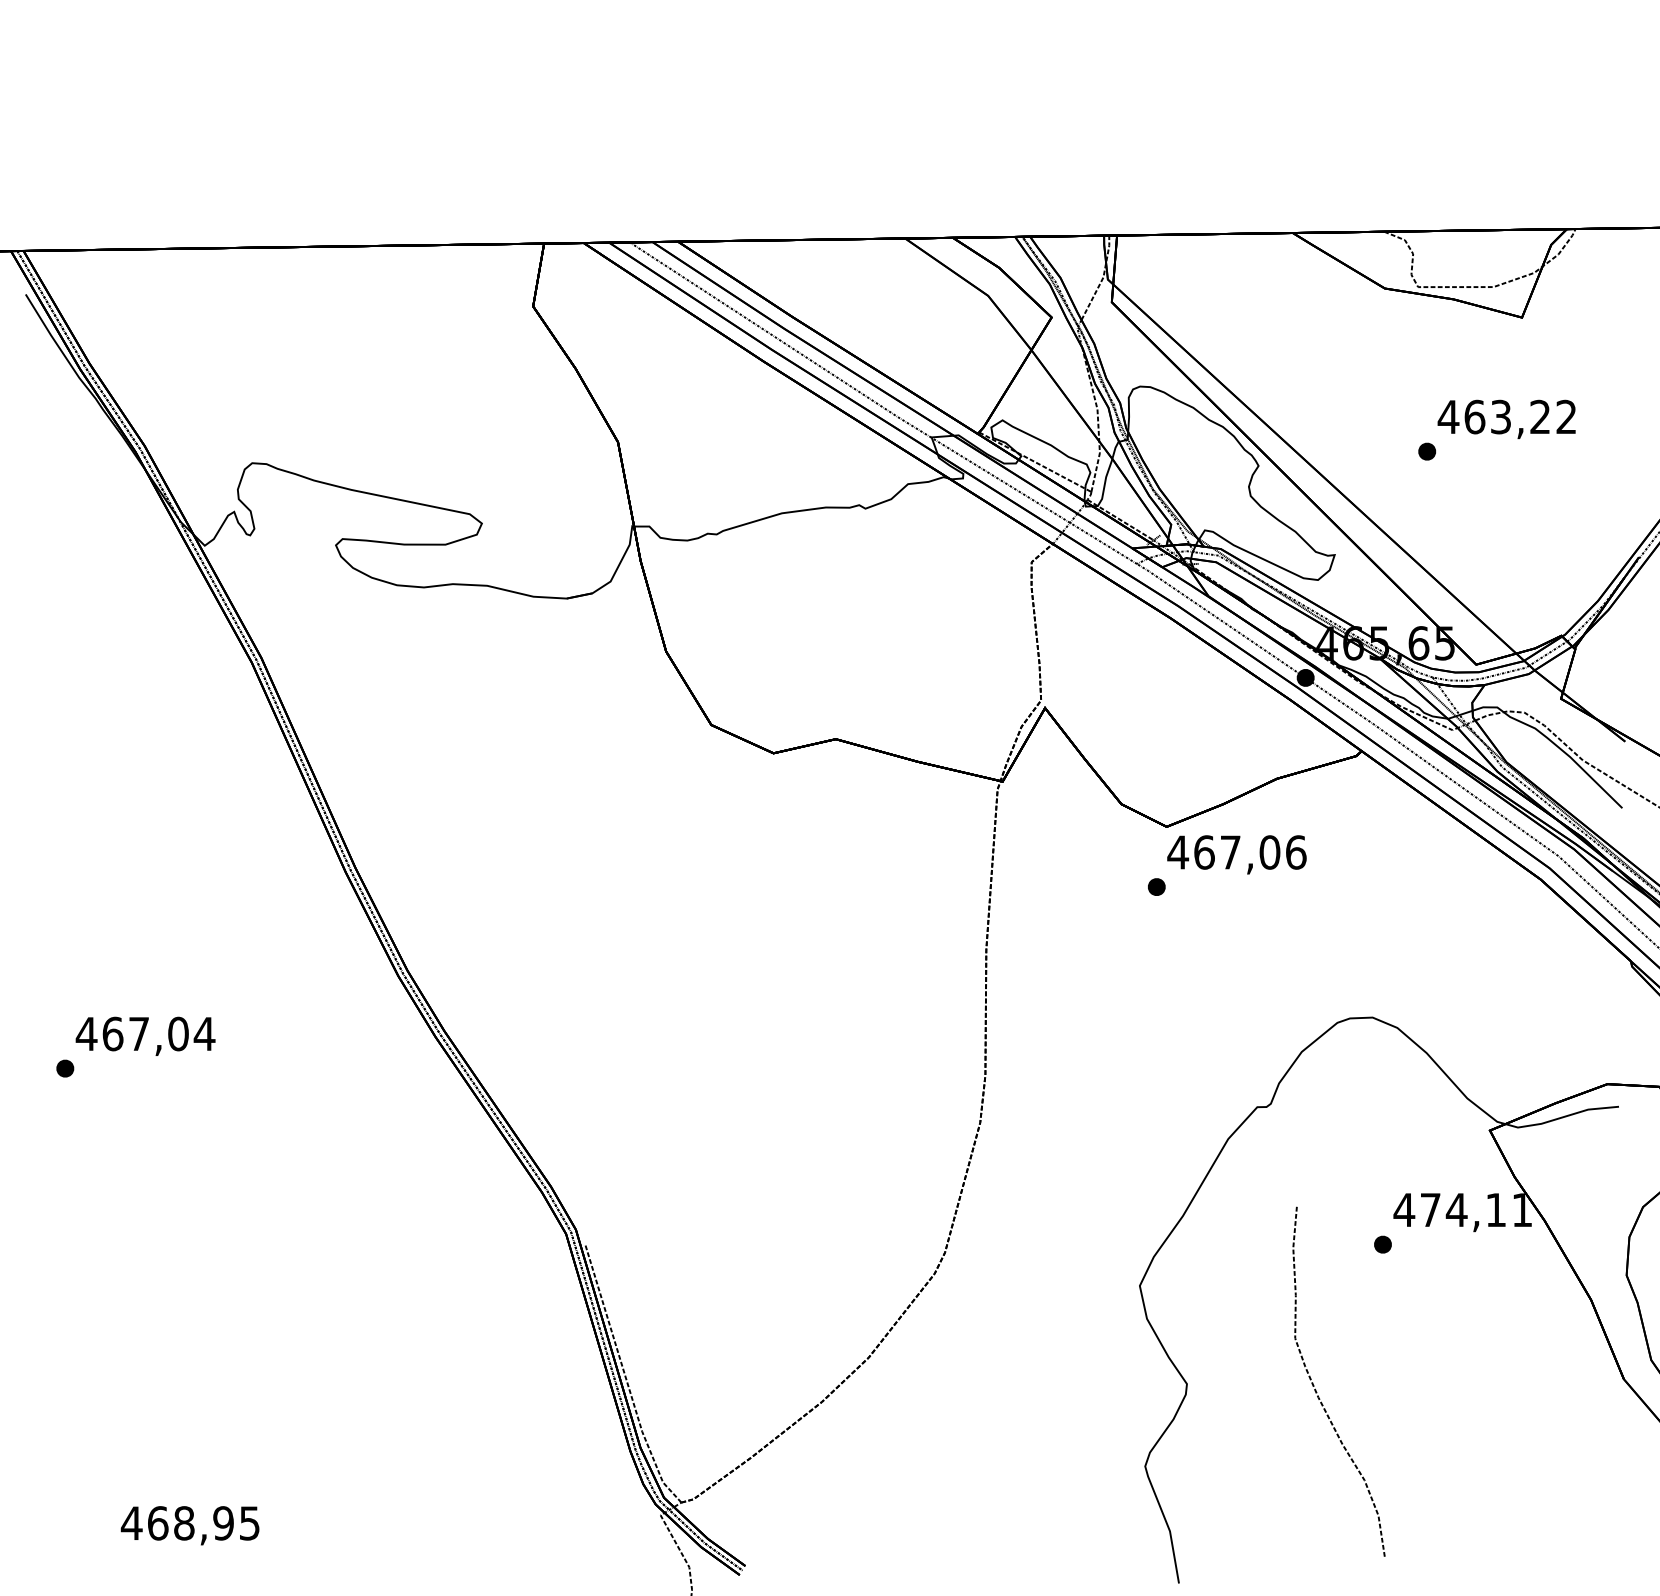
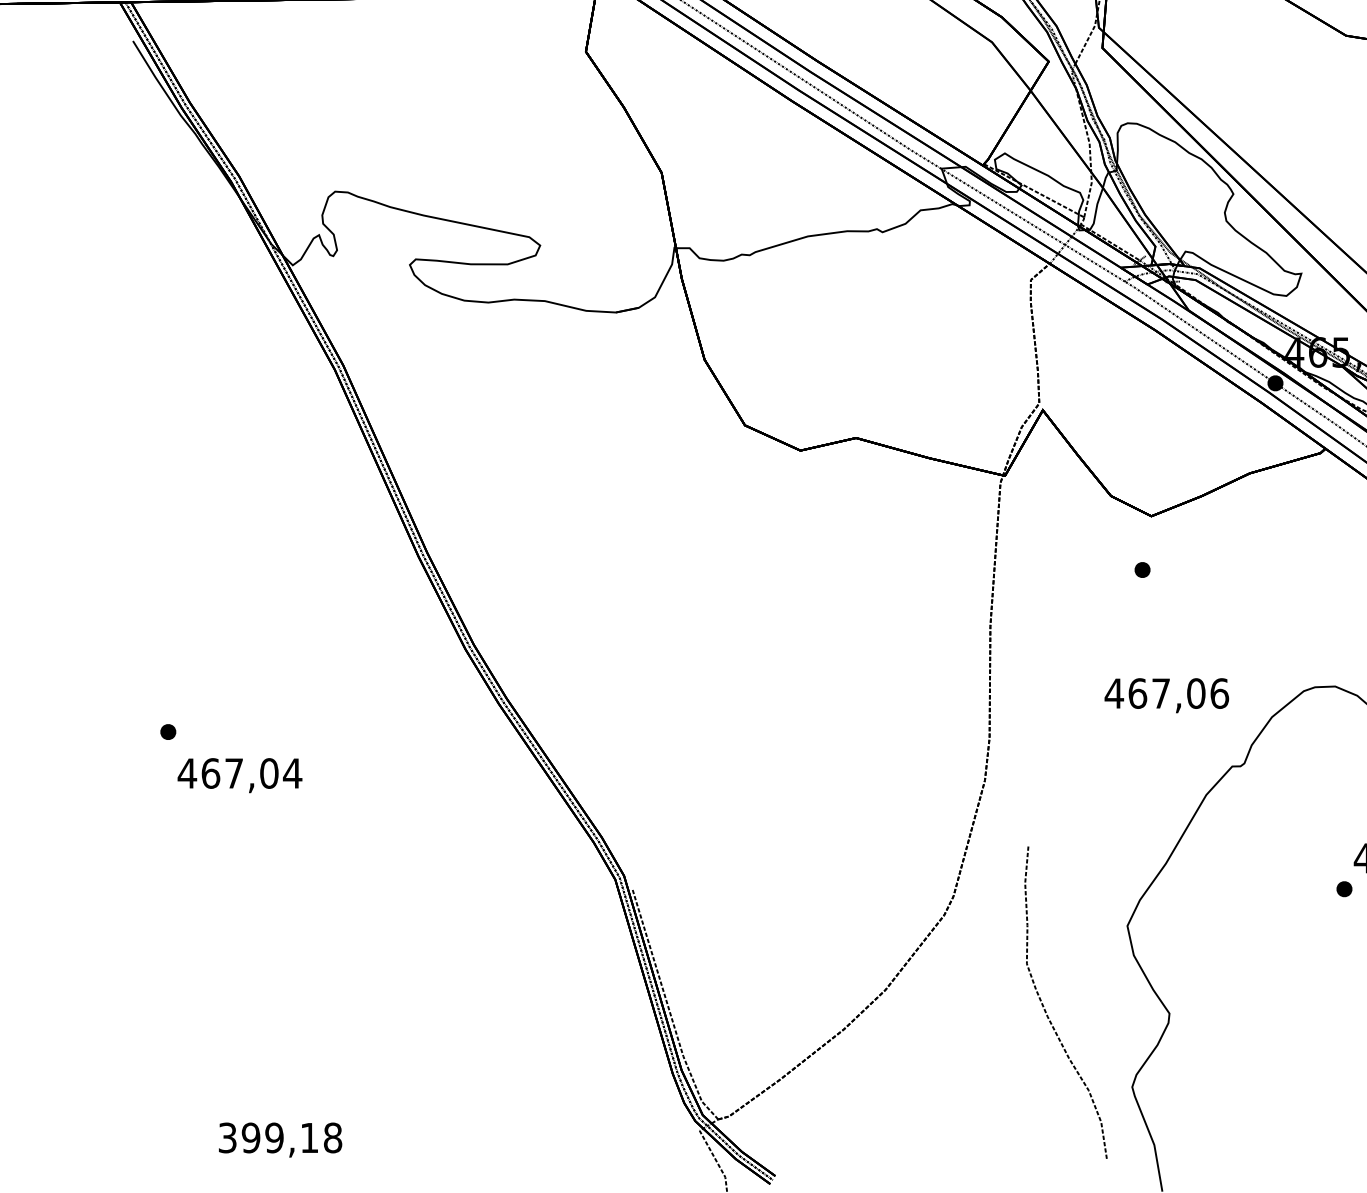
text: (1236, 854) -> (1166, 695), moved
text: (145, 1035) -> (239, 774), moved
curve: (1317, 1392) -> (1046, 1012), moved
text: (190, 1523) -> (280, 1138), 468,95 -> 399,18

